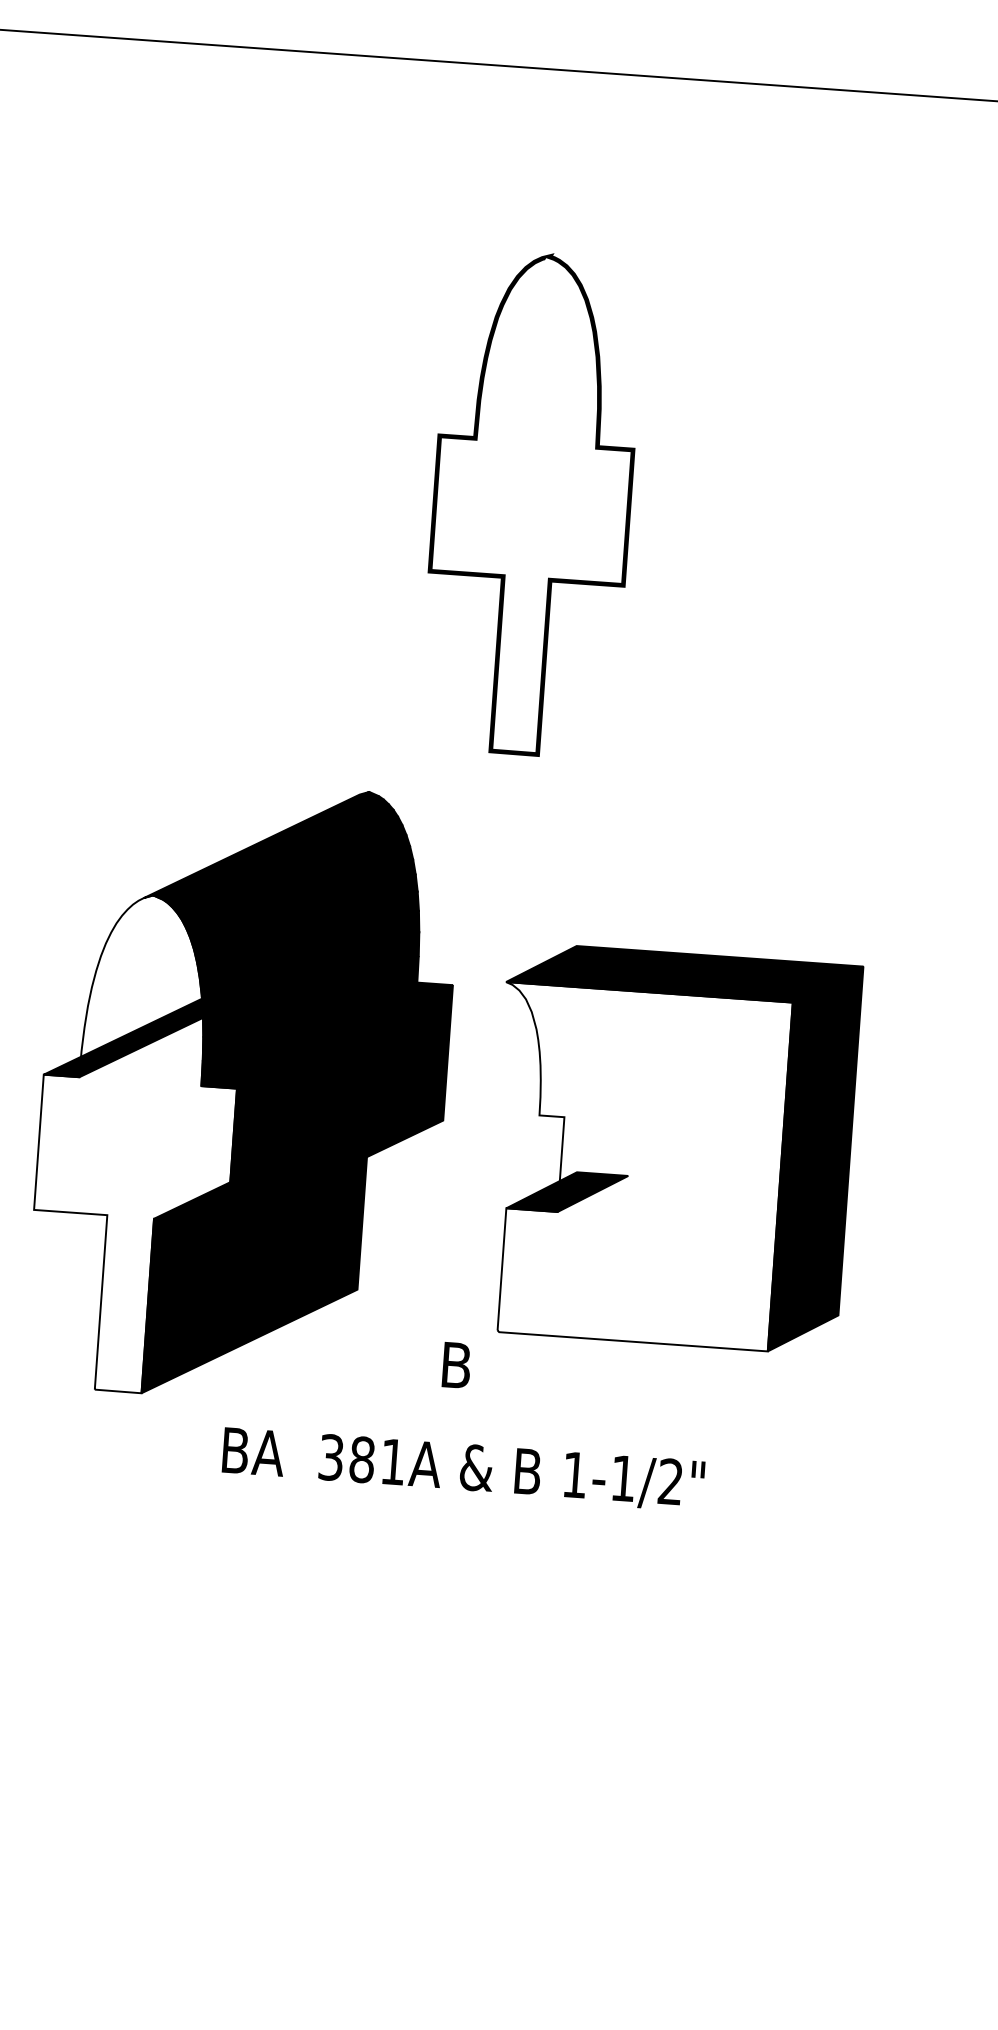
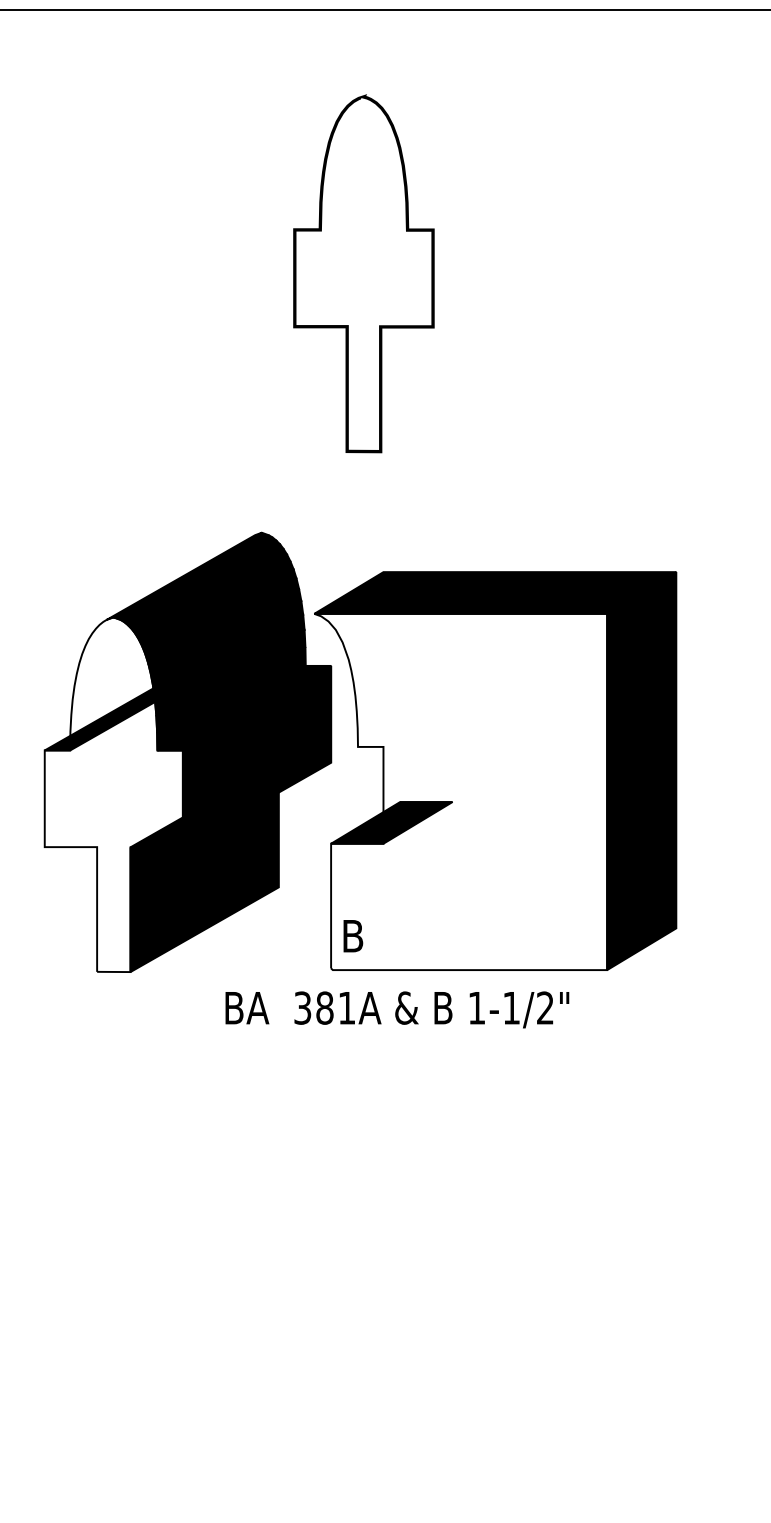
part: (531, 503) -> (363, 273), moved
part: (672, 1147) -> (495, 770), size x1.43
text: (463, 1468) -> (397, 1009), moved

